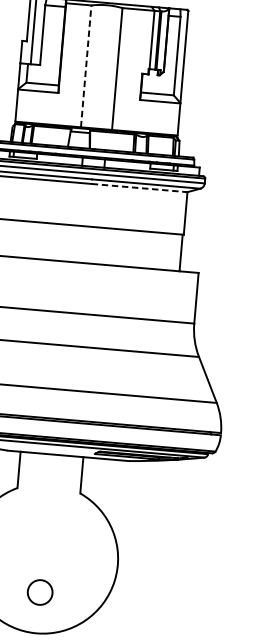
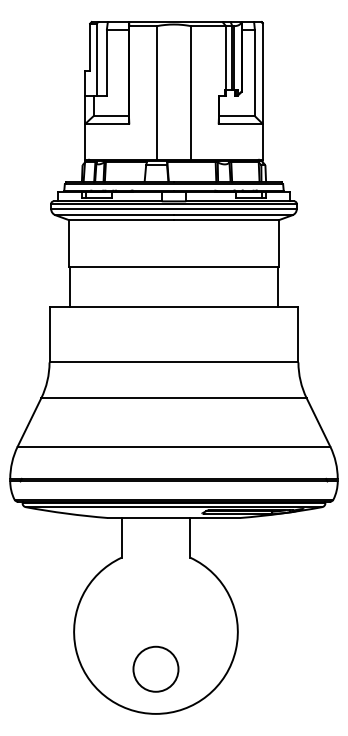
line: (85, 65) -> (156, 92), dashed -> solid
line: (139, 188) -> (226, 220), dashed -> solid
circle: (39, 591) -> (155, 668), size x1.67

